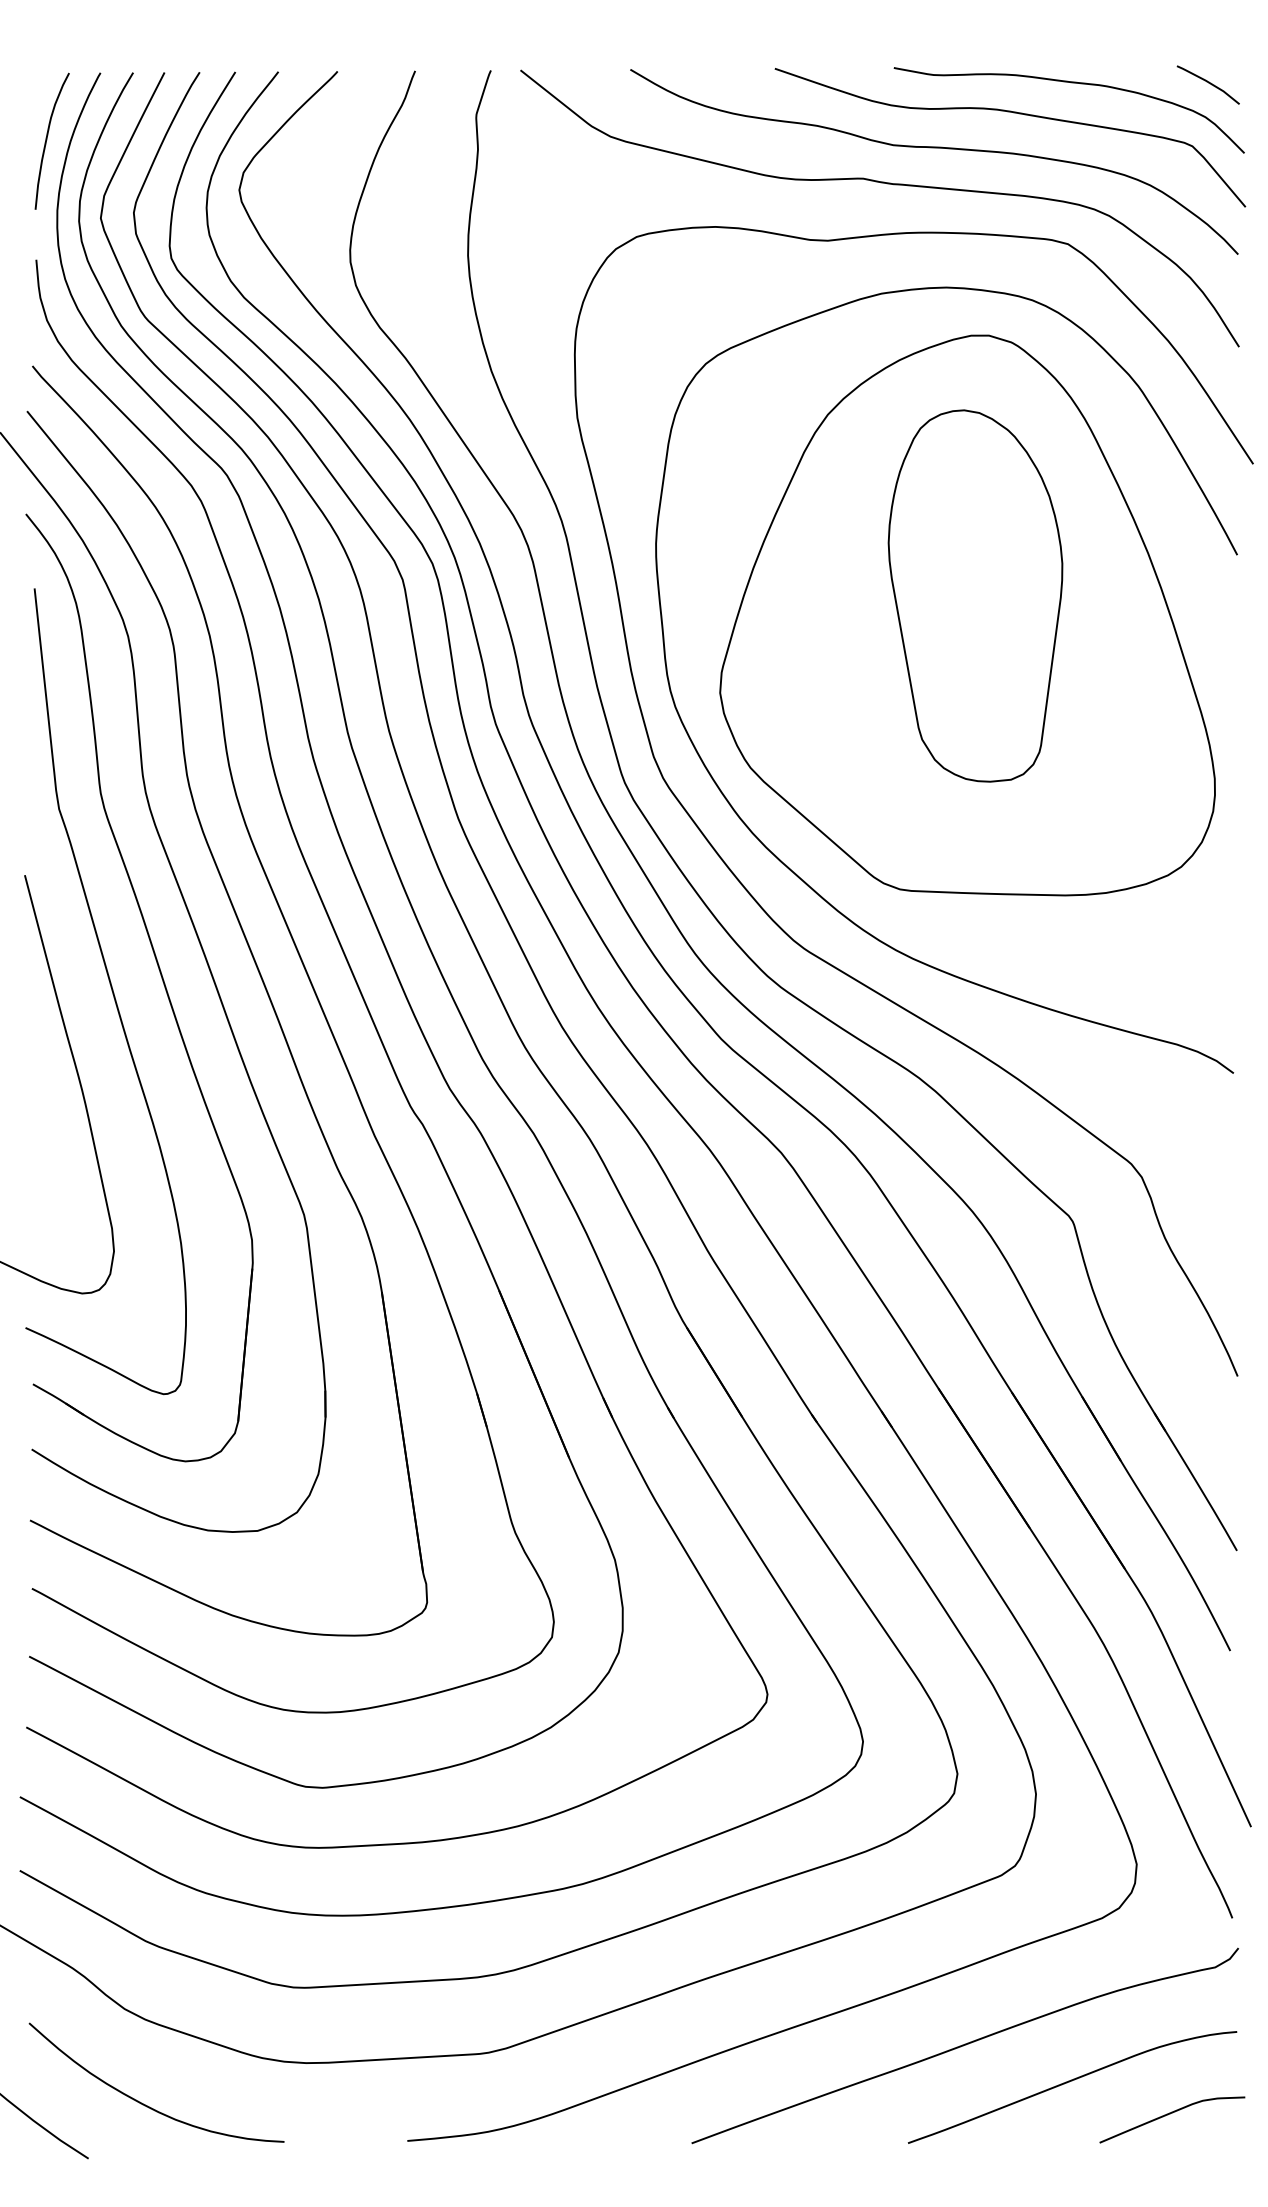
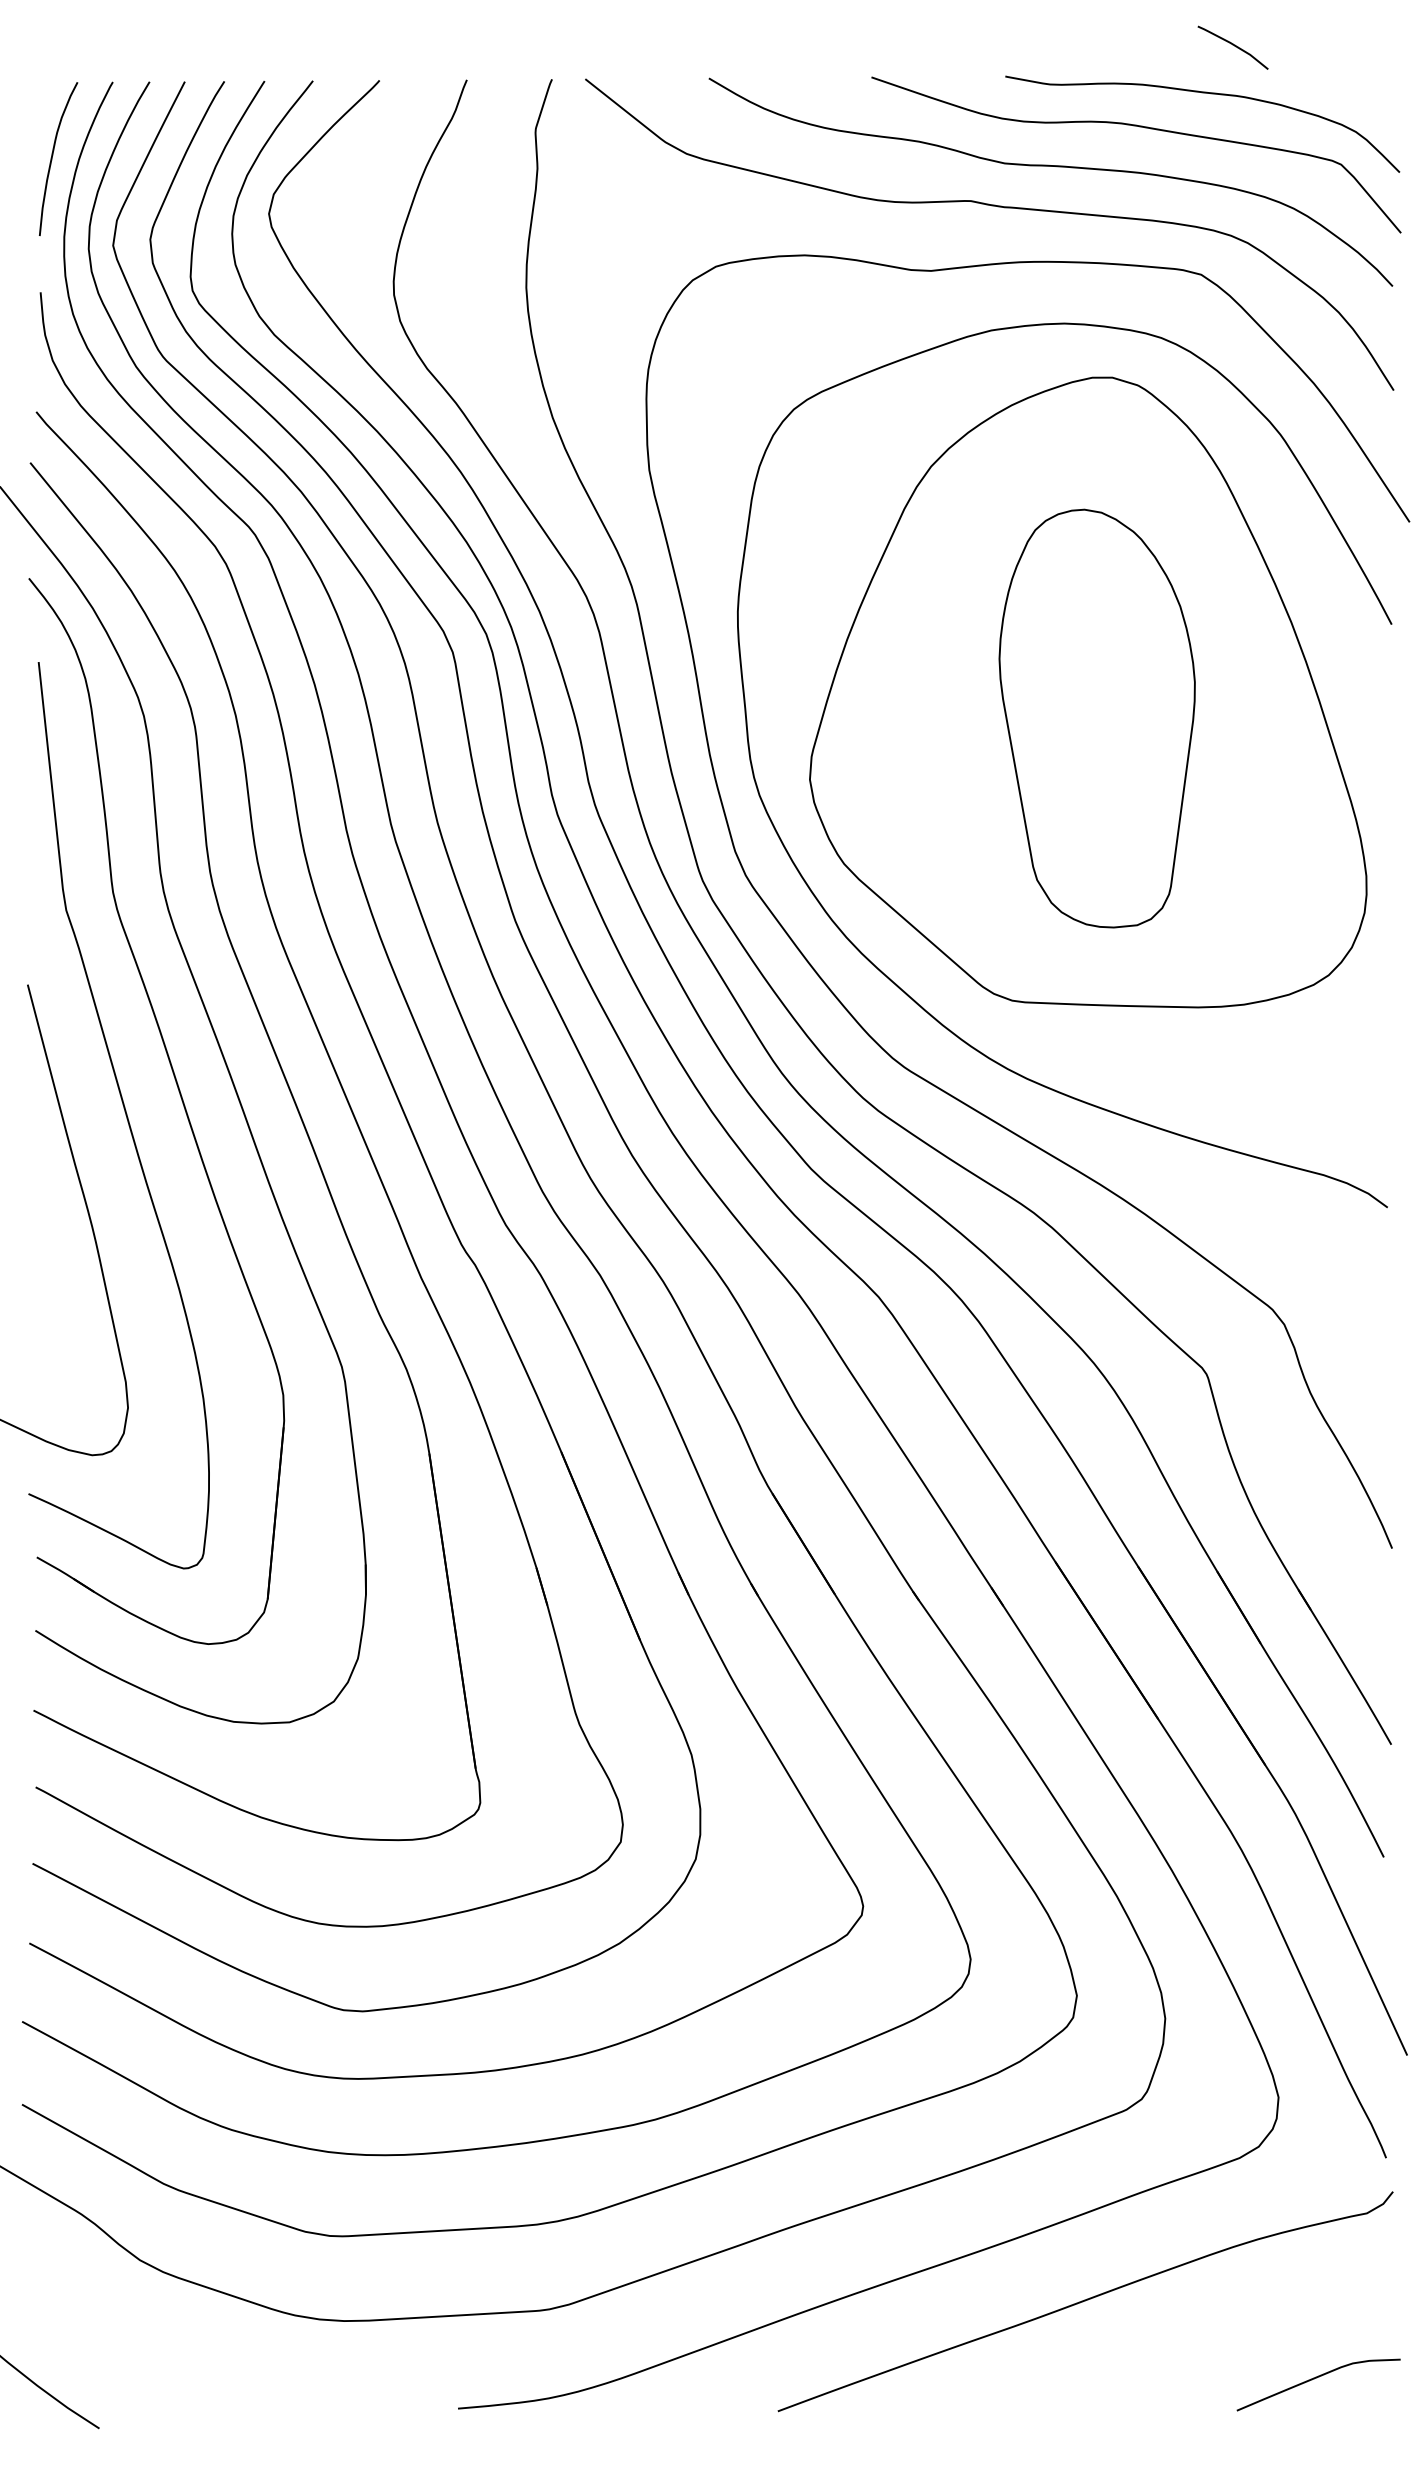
curve: (1207, 83) -> (1232, 45), moved
part: (974, 595) -> (1096, 718), moved
curve: (1070, 2082) -> (1203, 2342), removed
curve: (145, 2104) -> (163, 2367), removed

